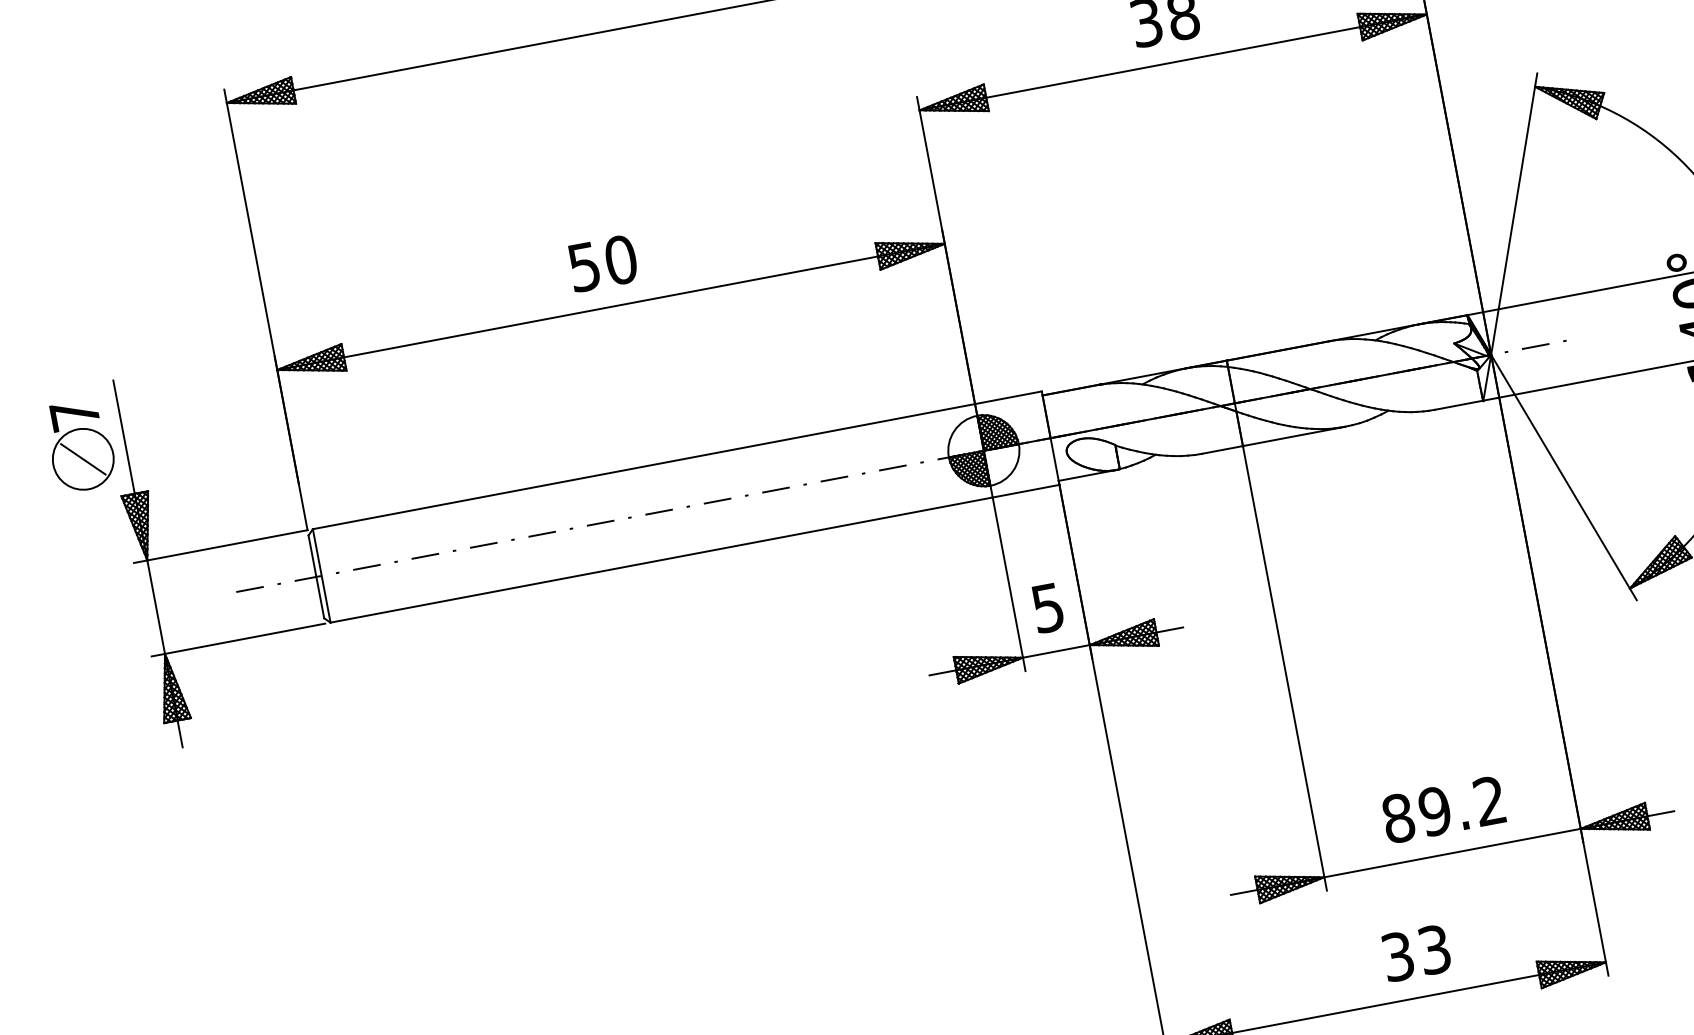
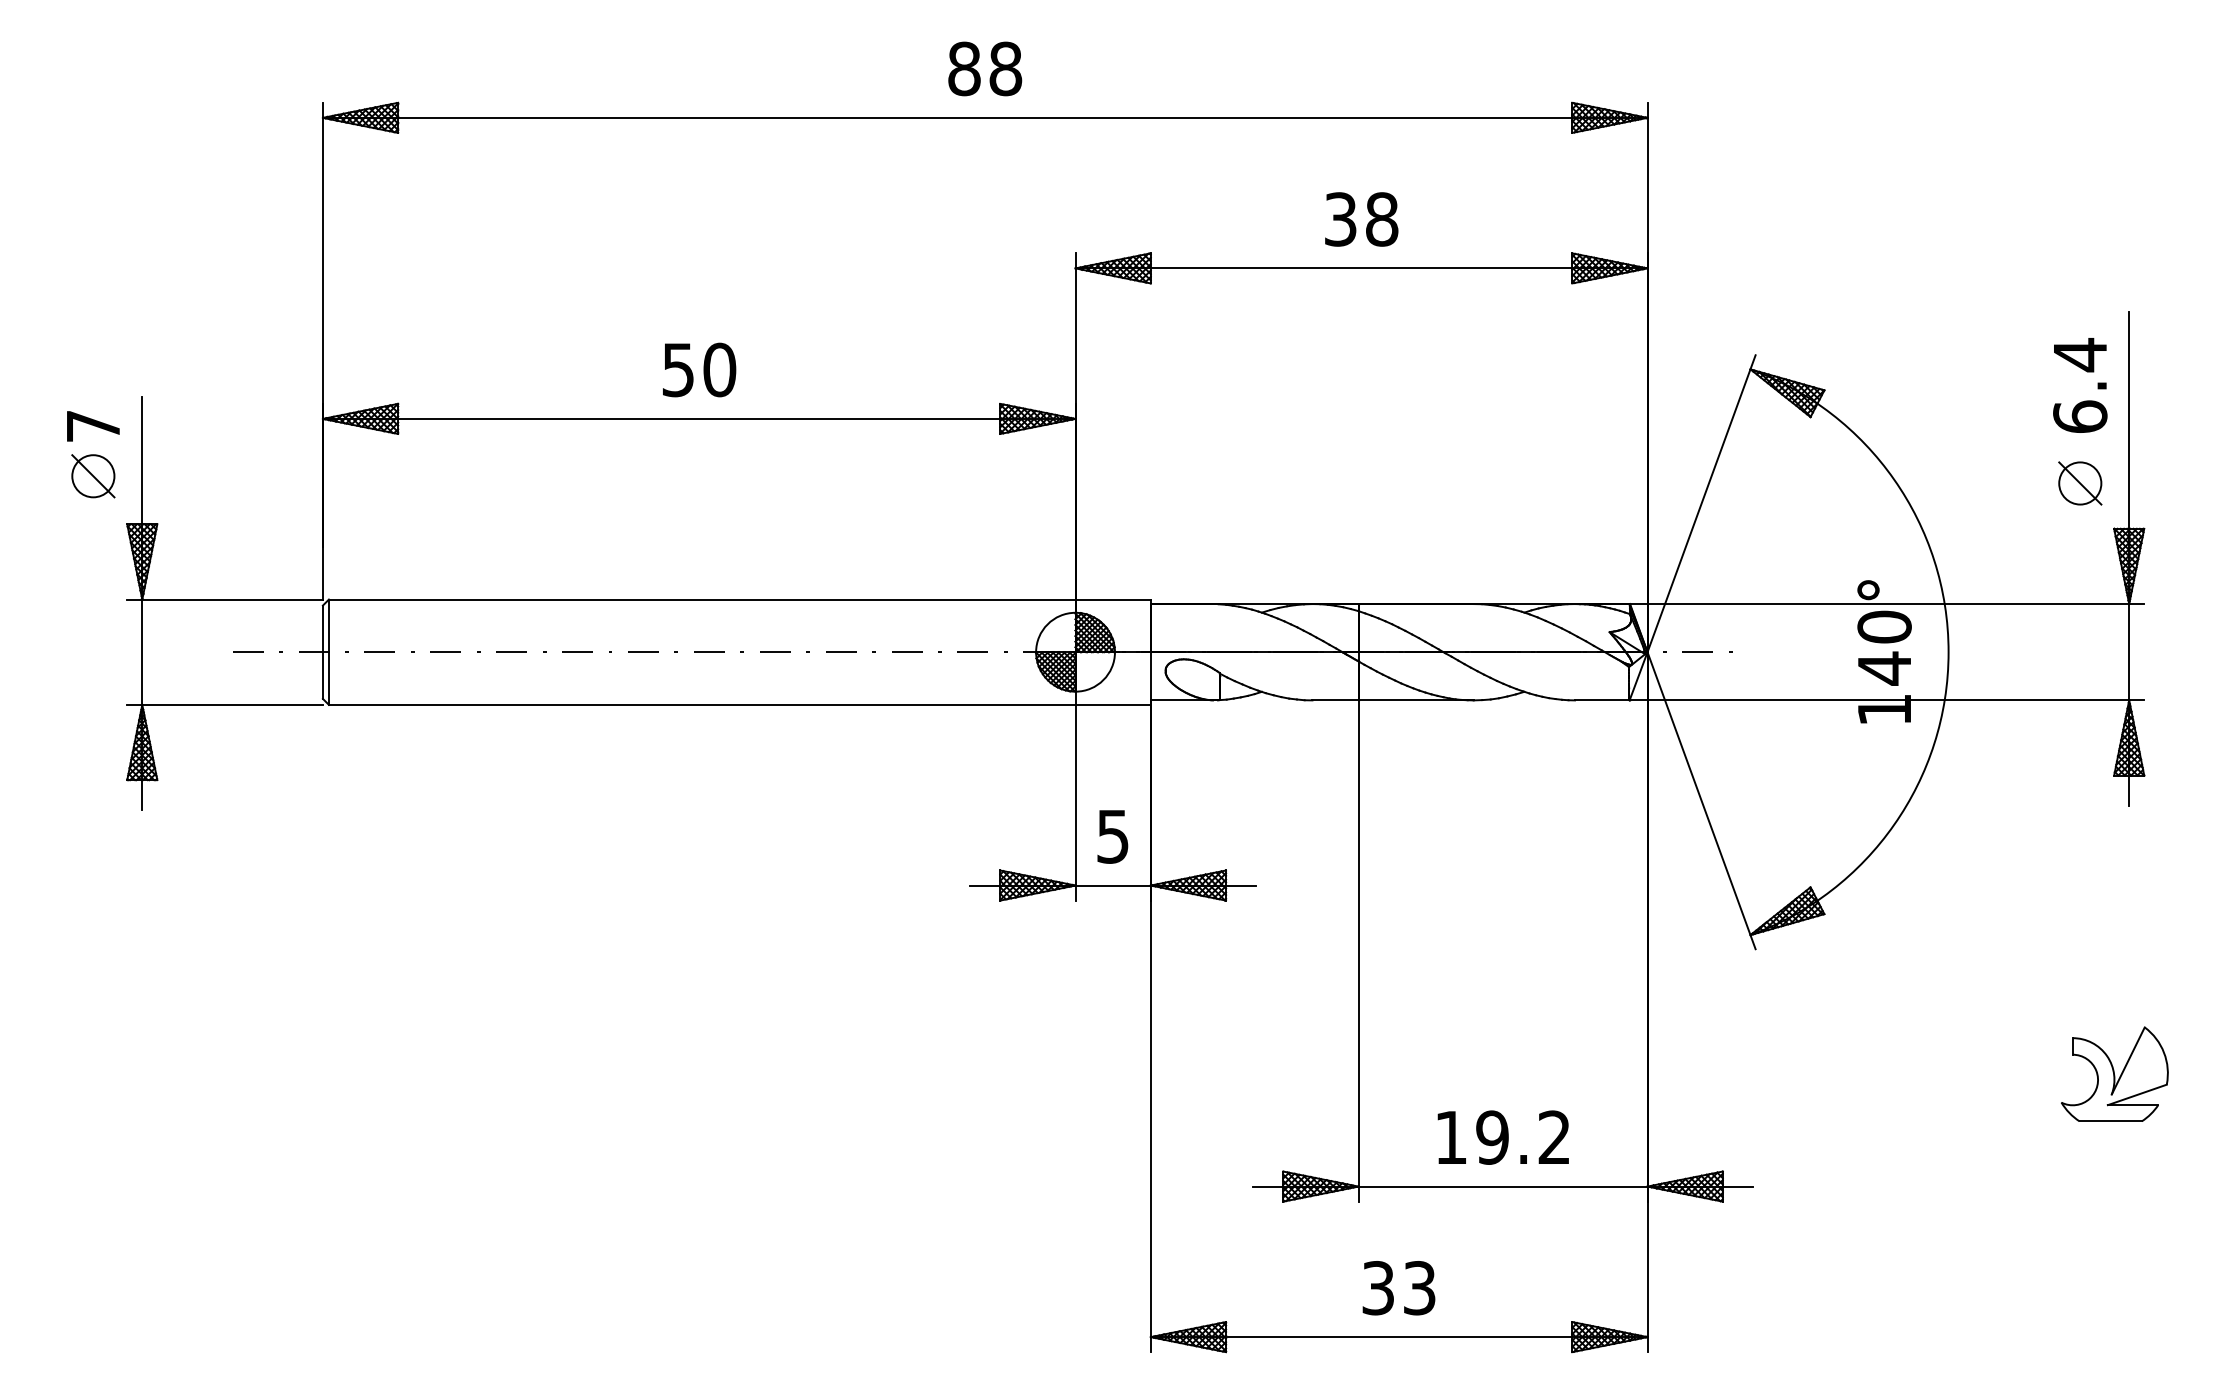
circle: (83, 459) -> (93, 476), size x0.62
text: (1398, 818) -> (1451, 1137), 89.2 -> 19.2
text: (1415, 953) -> (1398, 1288), moved

